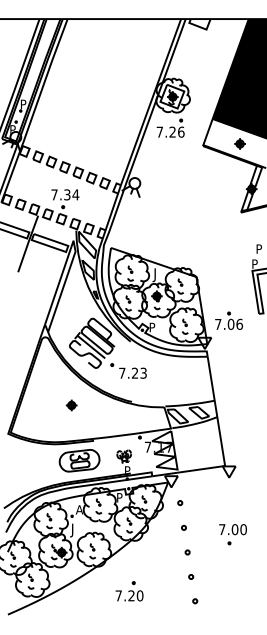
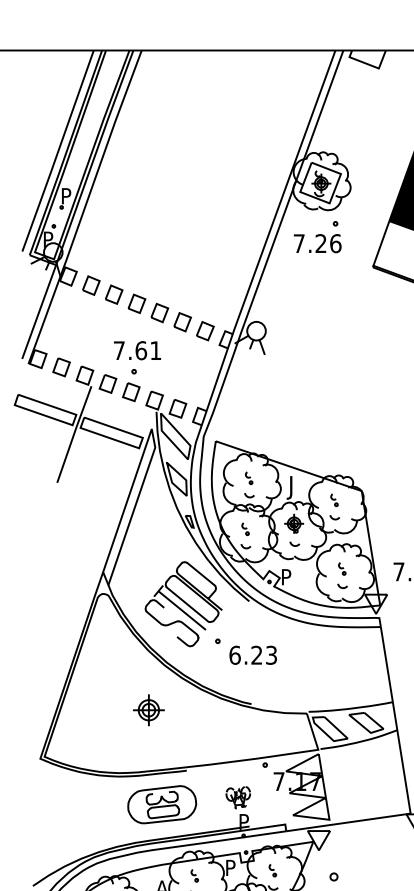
text: (71, 194) -> (148, 350), 7.34 -> 7.61
text: (122, 372) -> (235, 653), 7.23 -> 6.23
part: (71, 405) -> (148, 710), size x1.6

